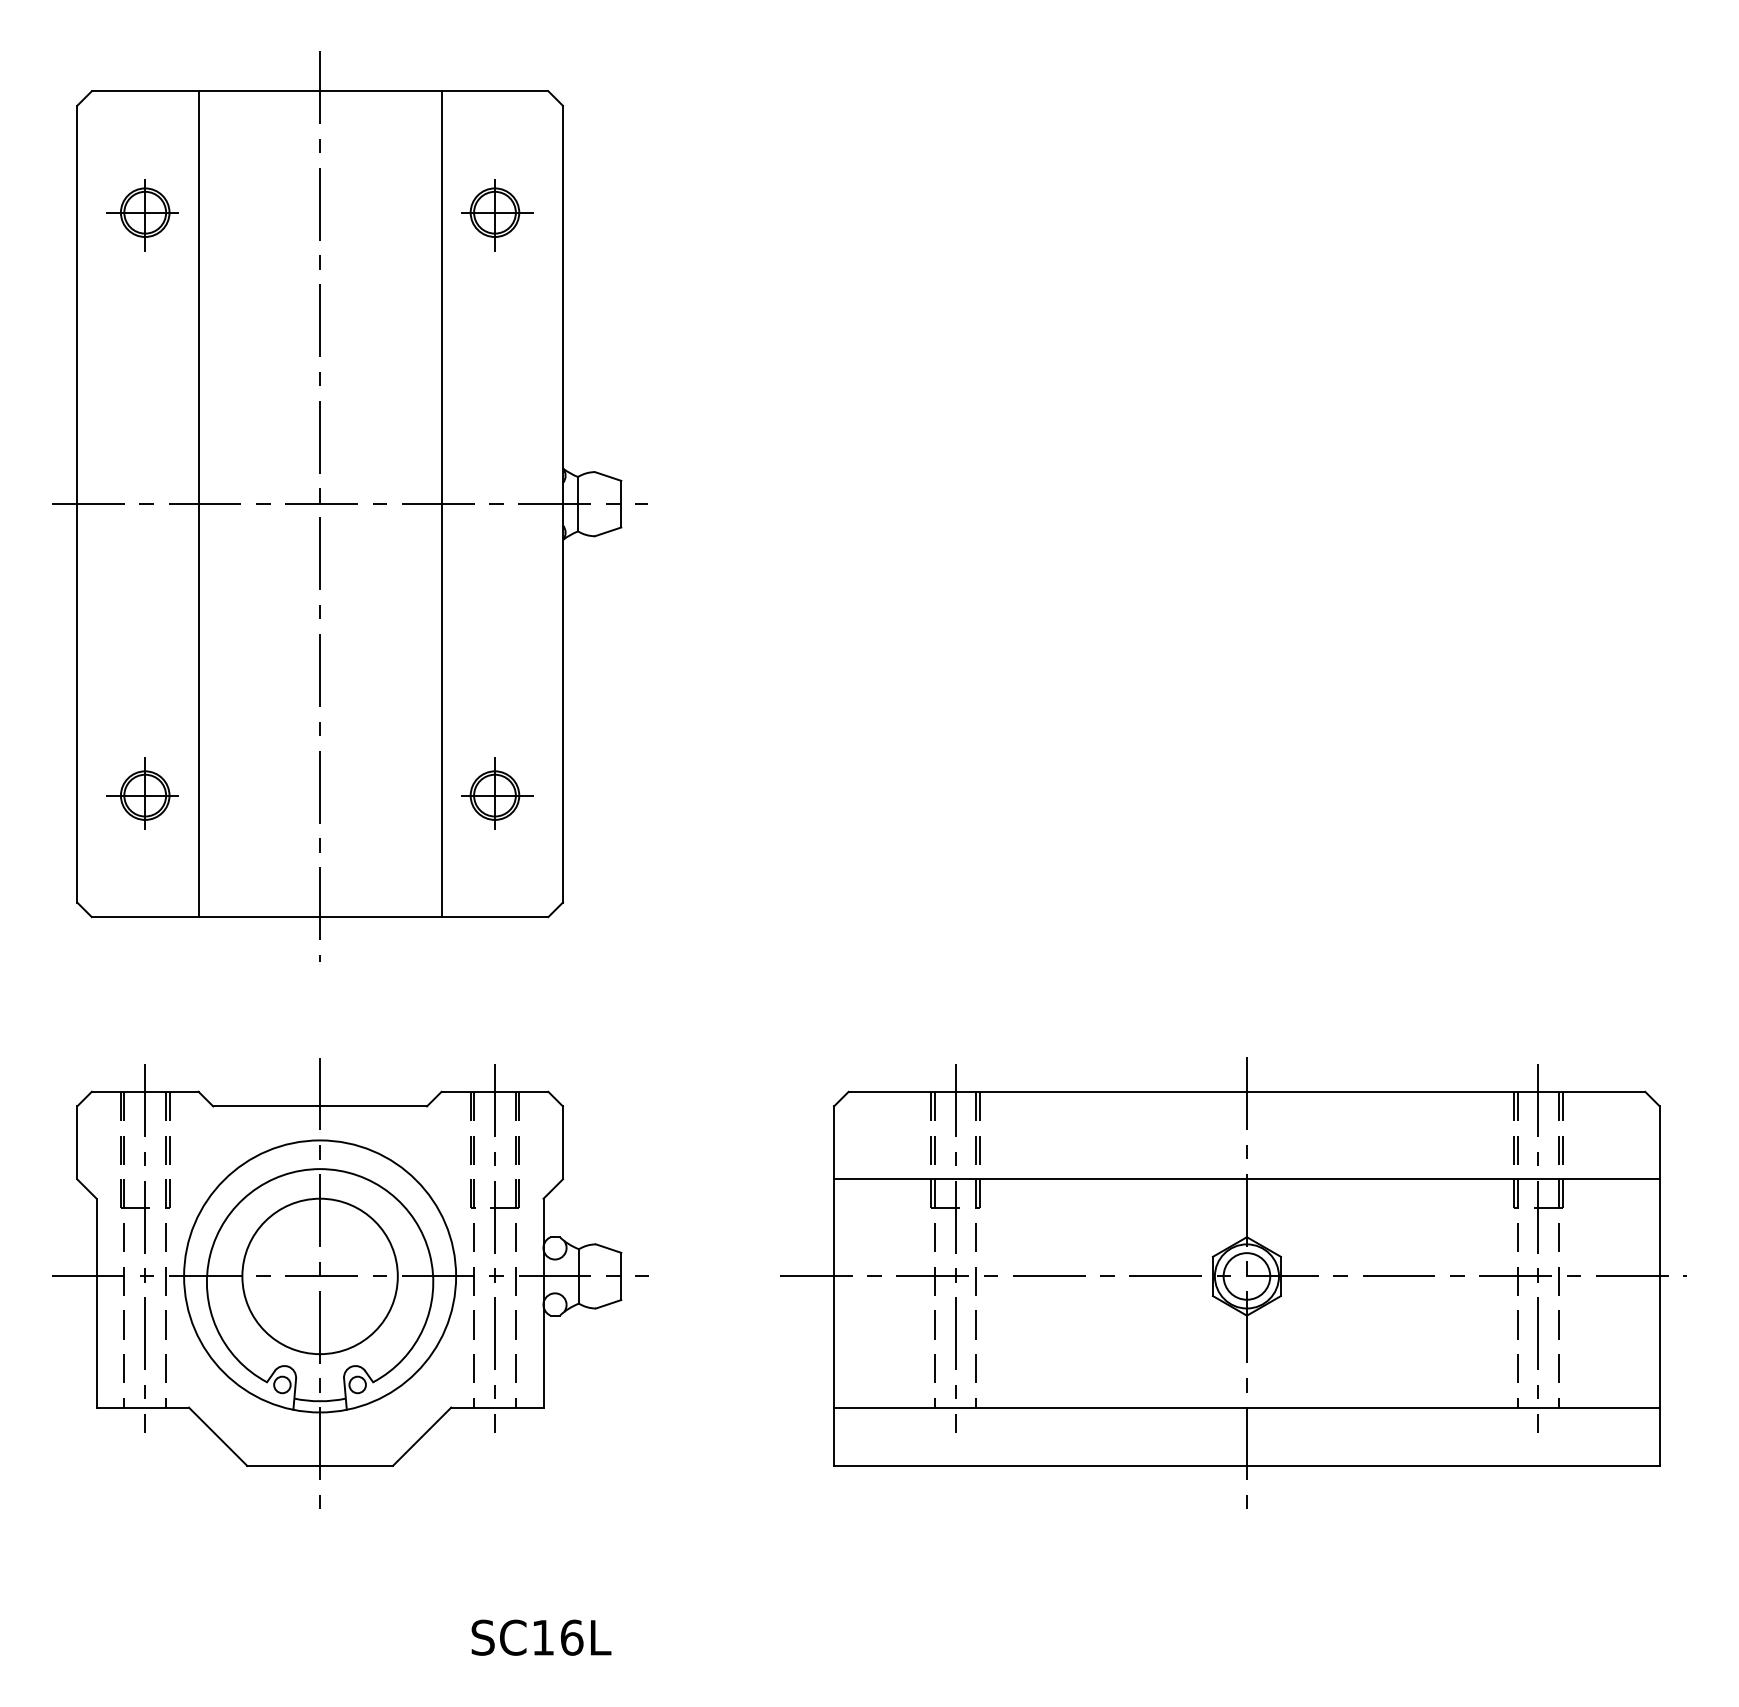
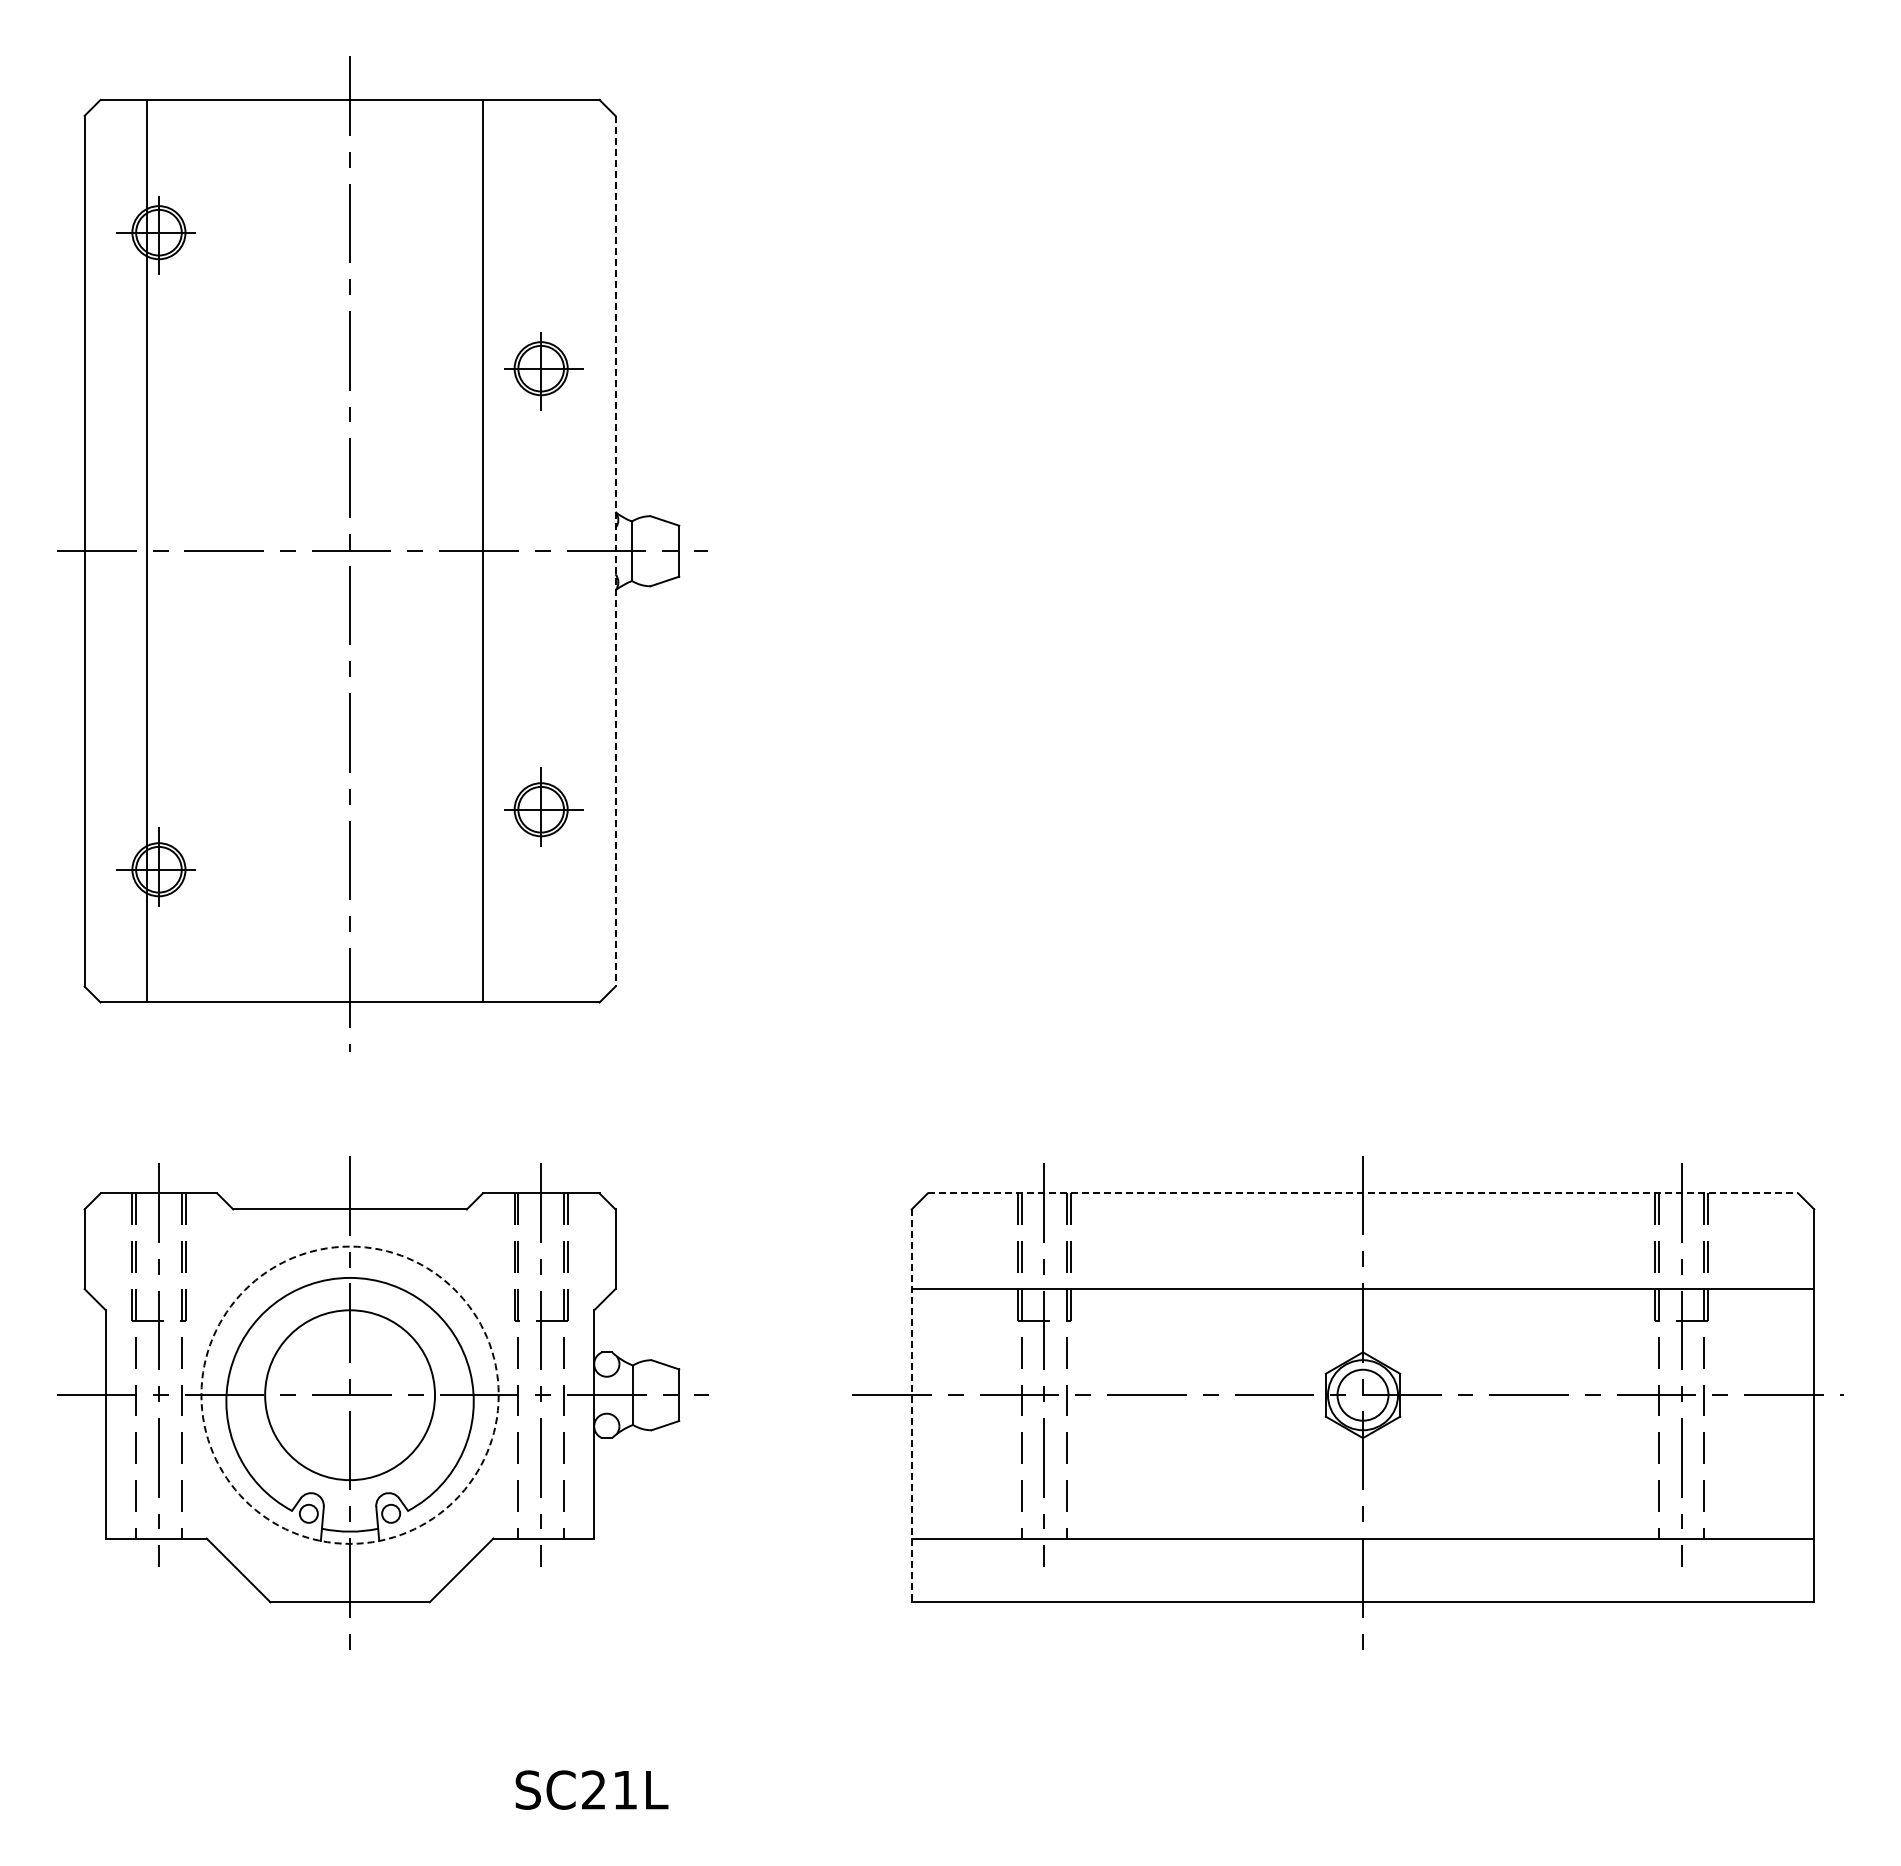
part: (497, 215) -> (543, 371), moved
line: (198, 503) -> (147, 550), moved
line: (562, 504) -> (615, 551), solid -> dashed
part: (497, 792) -> (543, 806), moved
line: (1247, 1091) -> (1363, 1193), solid -> dashed
circle: (319, 1275) -> (349, 1394), solid -> dashed
line: (833, 1286) -> (911, 1406), solid -> dashed
text: (557, 1637) -> (609, 1789), SC16L -> SC21L

